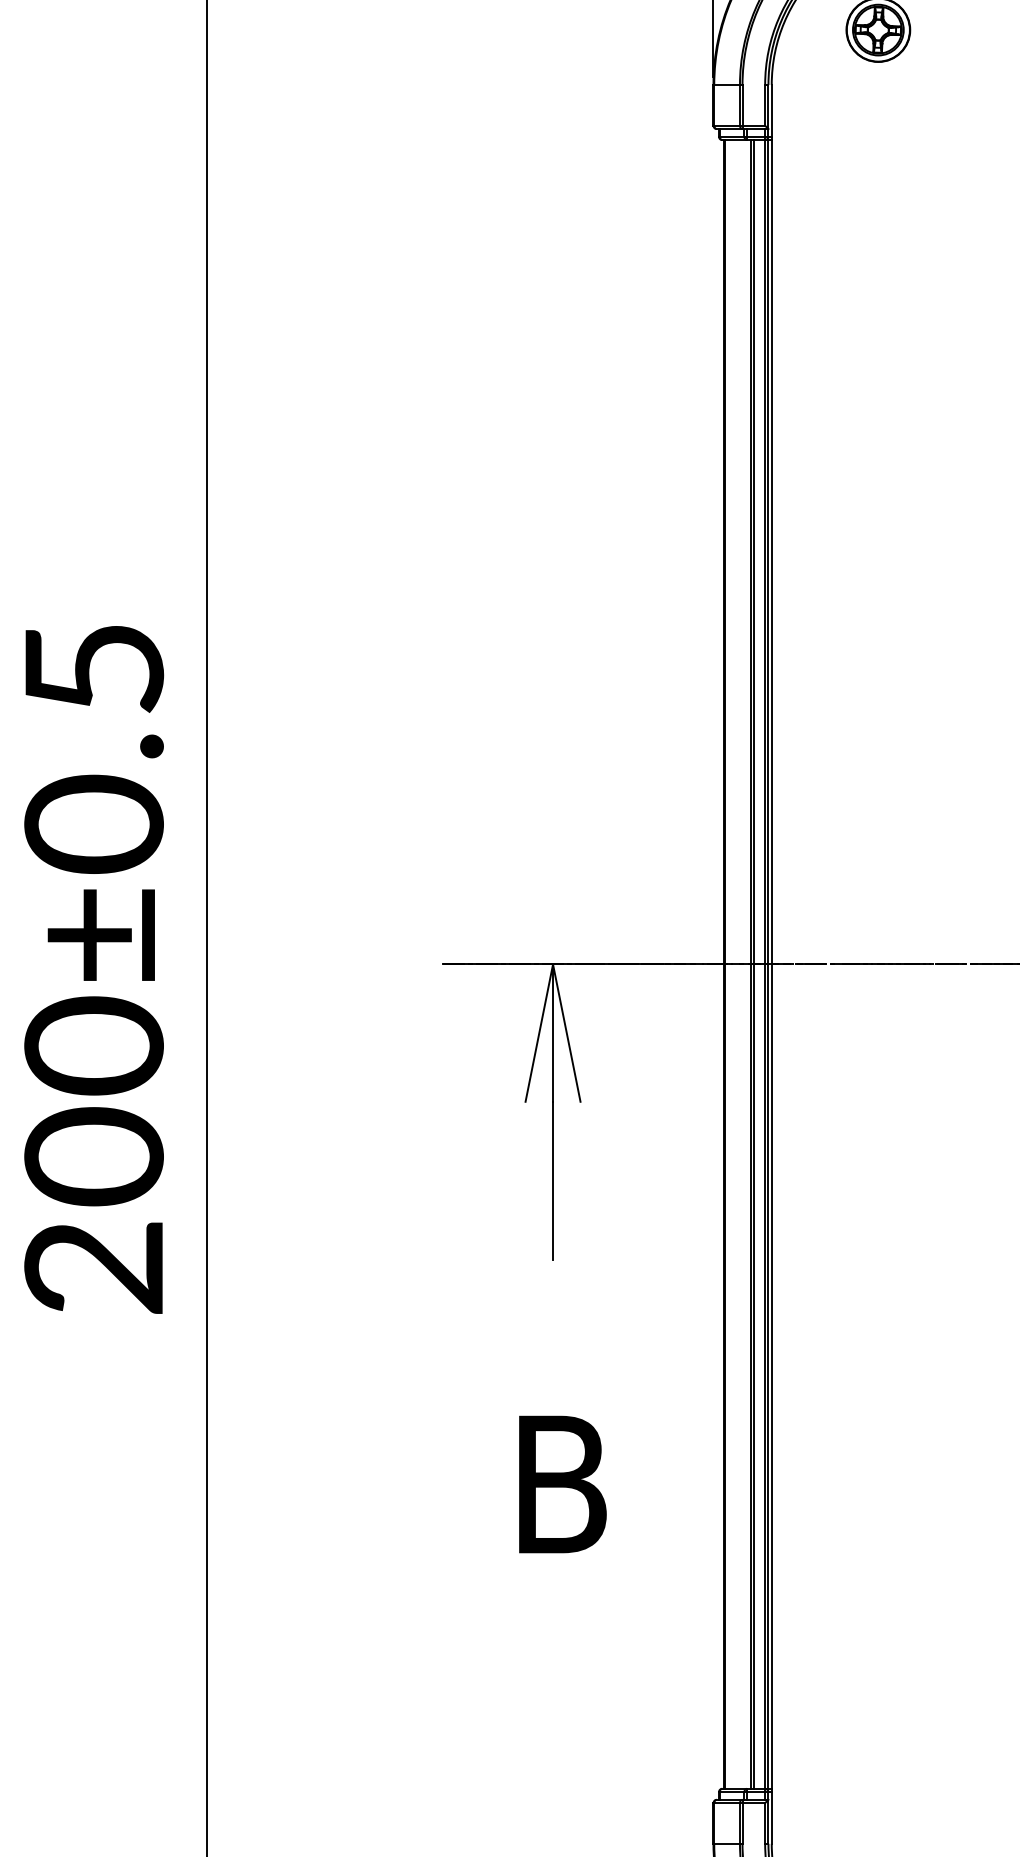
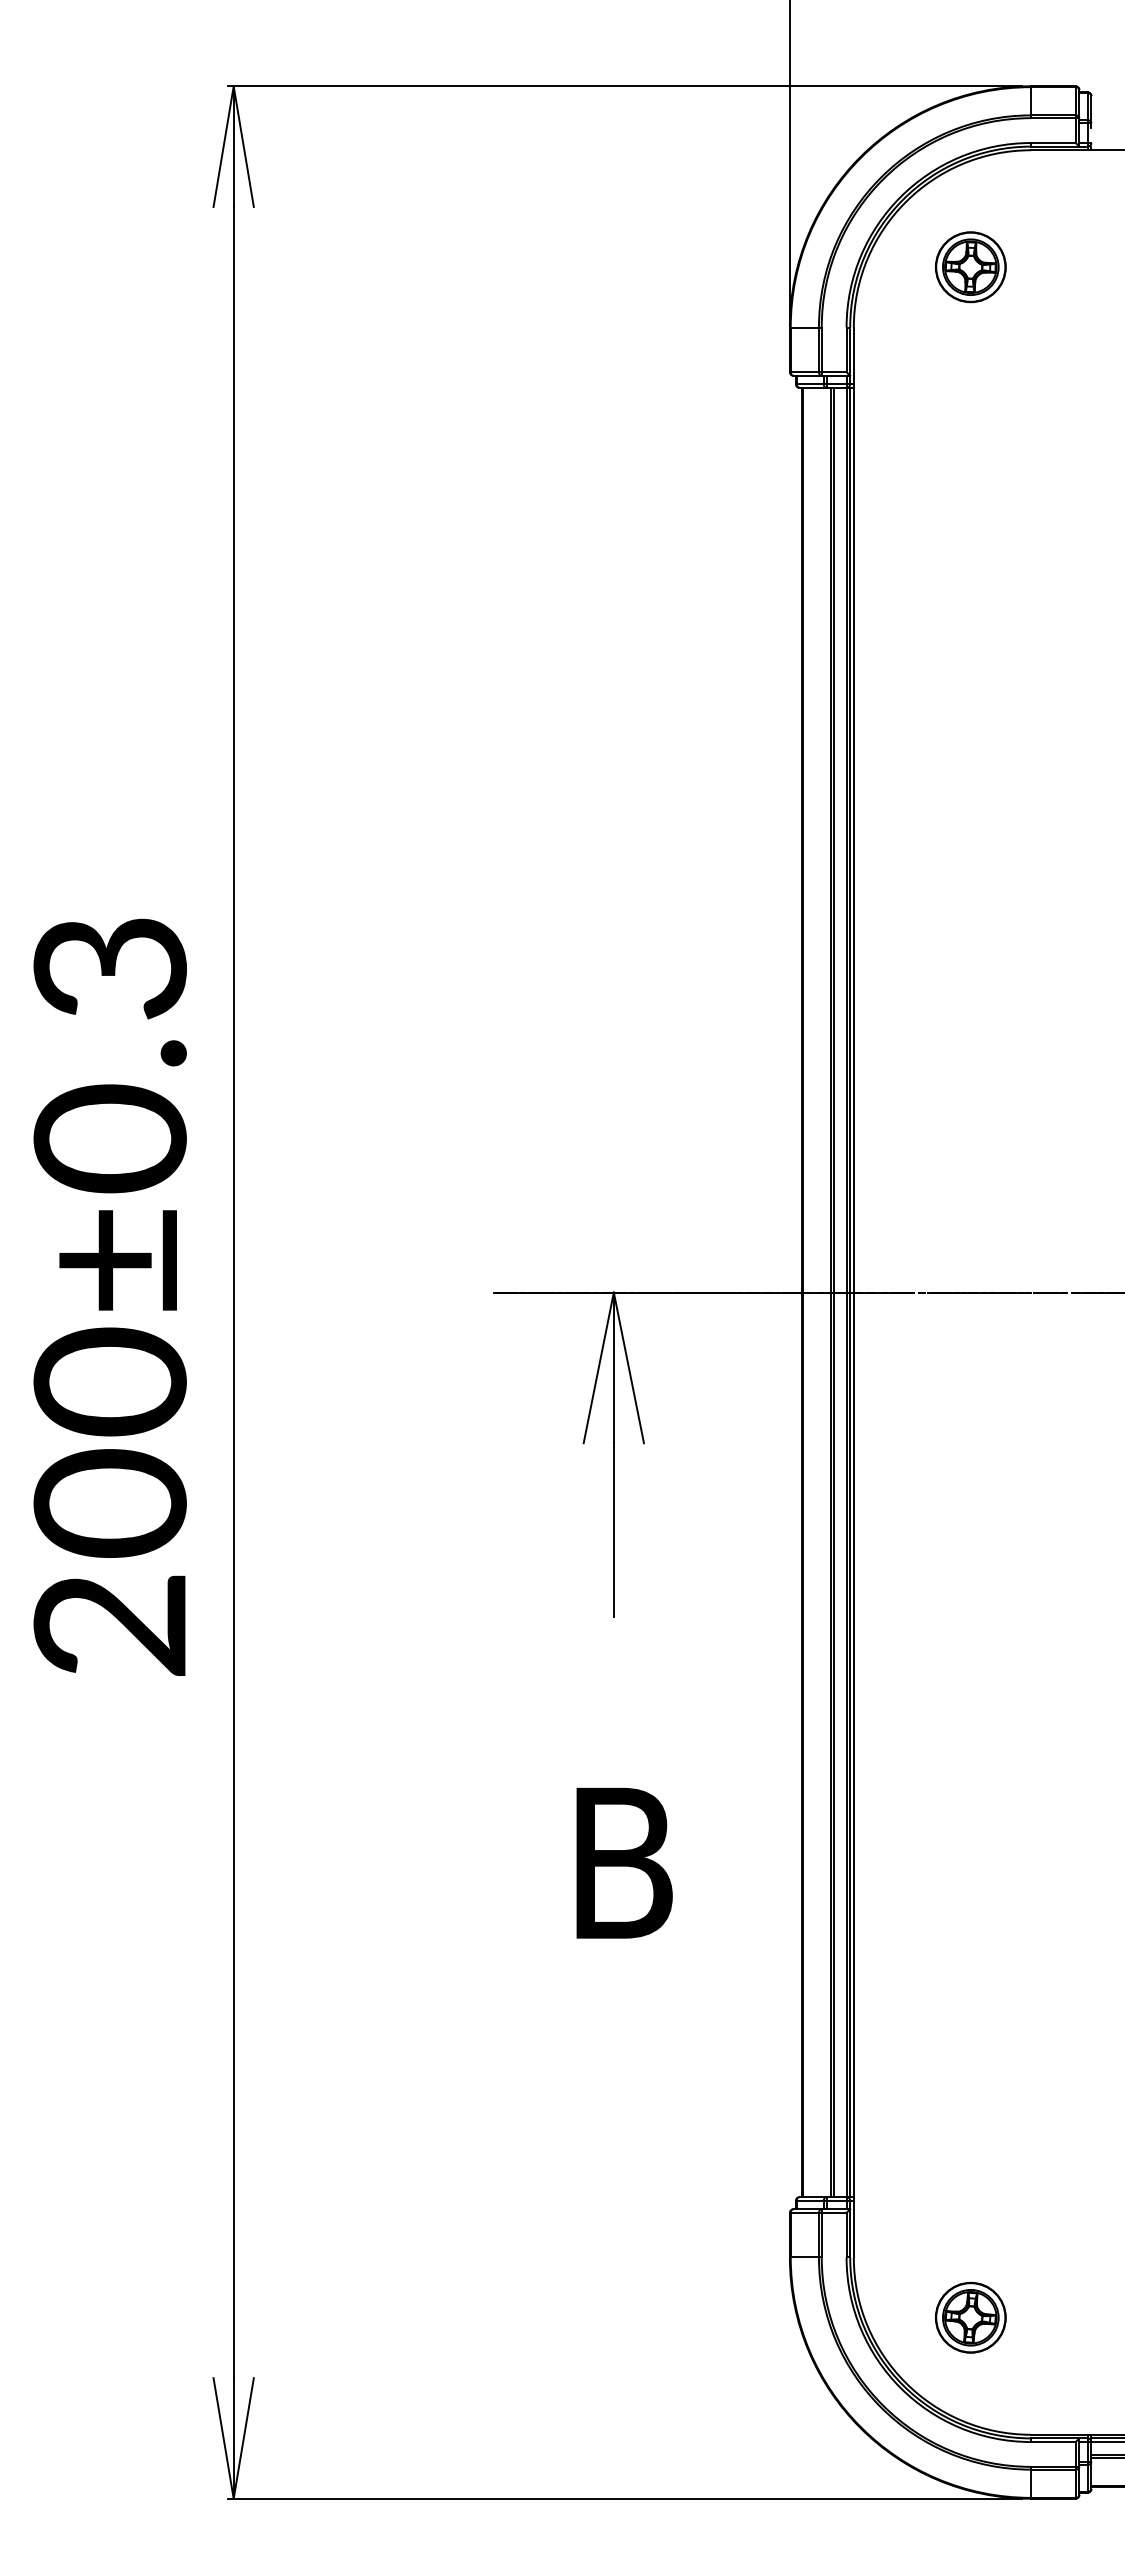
text: (93, 669) -> (109, 968), 200±0.5 -> 200±0.3

